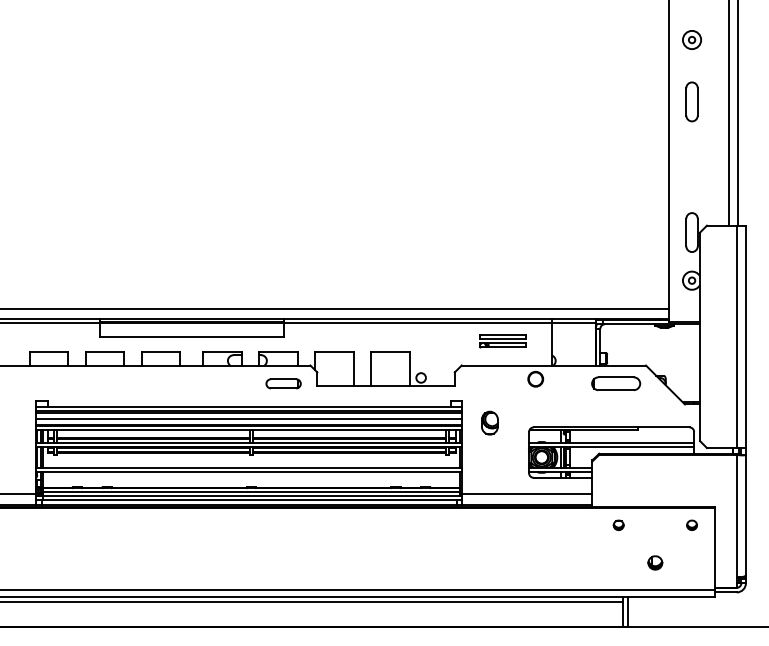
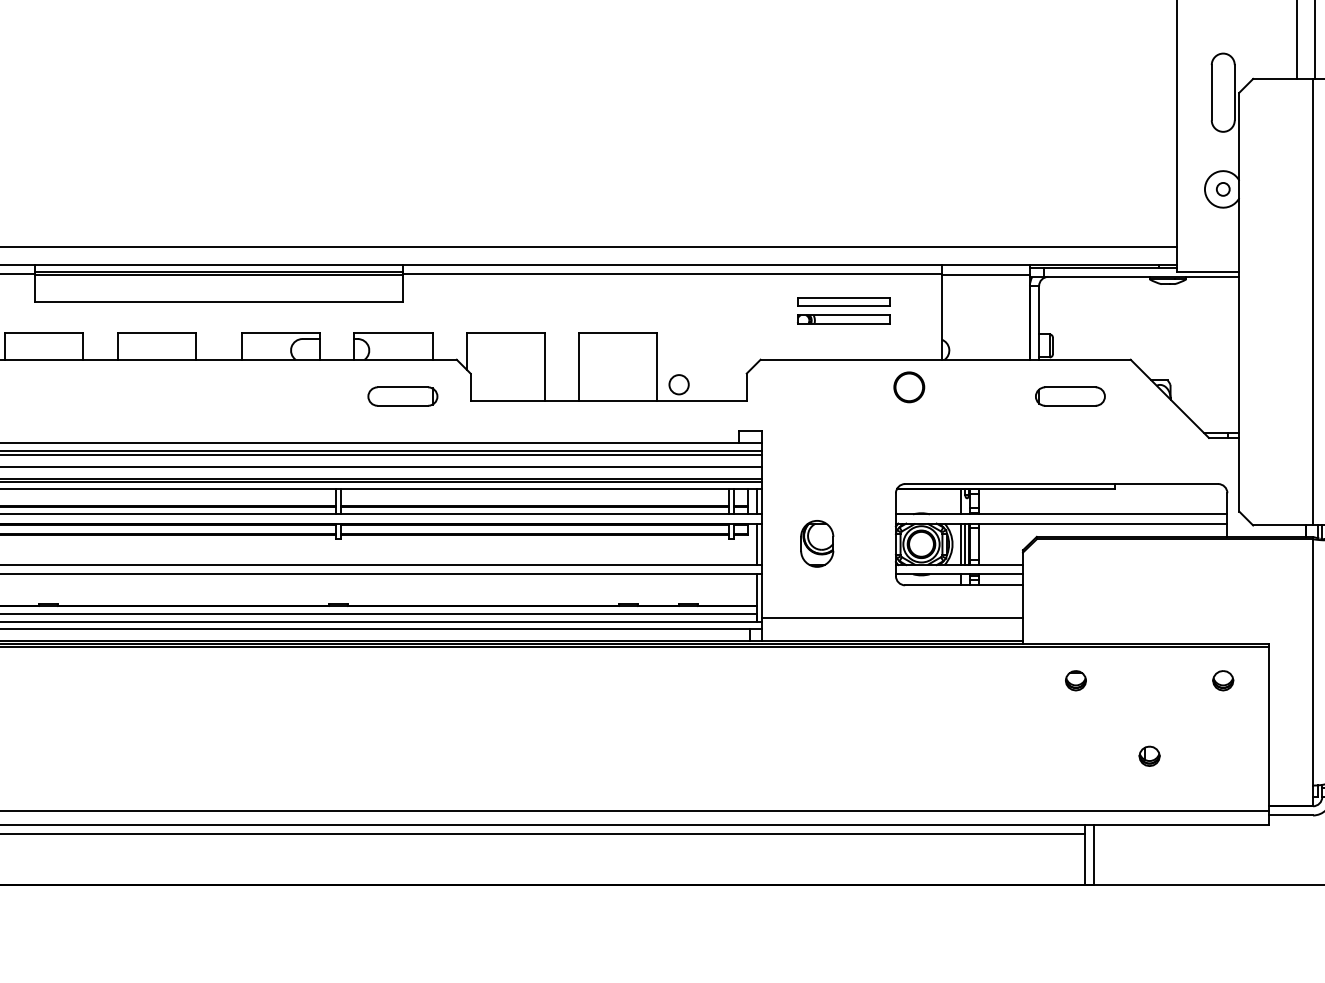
part: (615, 383) -> (1069, 395), size x0.71
part: (489, 422) -> (816, 542), moved
part: (655, 562) -> (1149, 755), size x0.71

